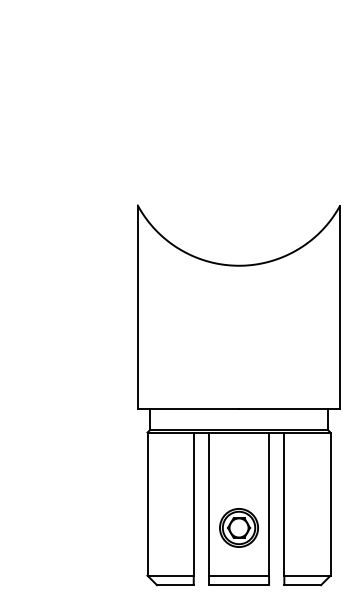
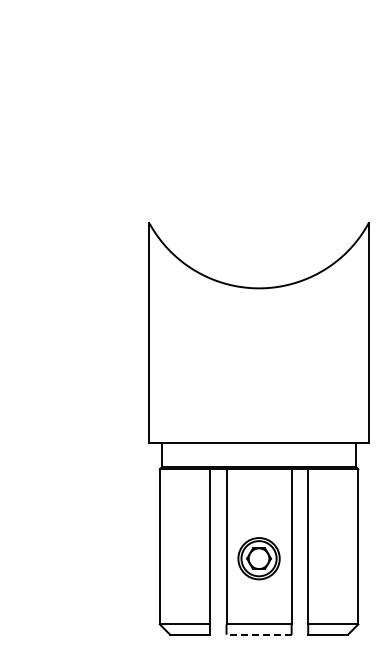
part: (238, 527) -> (258, 558), moved
line: (239, 584) -> (259, 634), solid -> dashed

